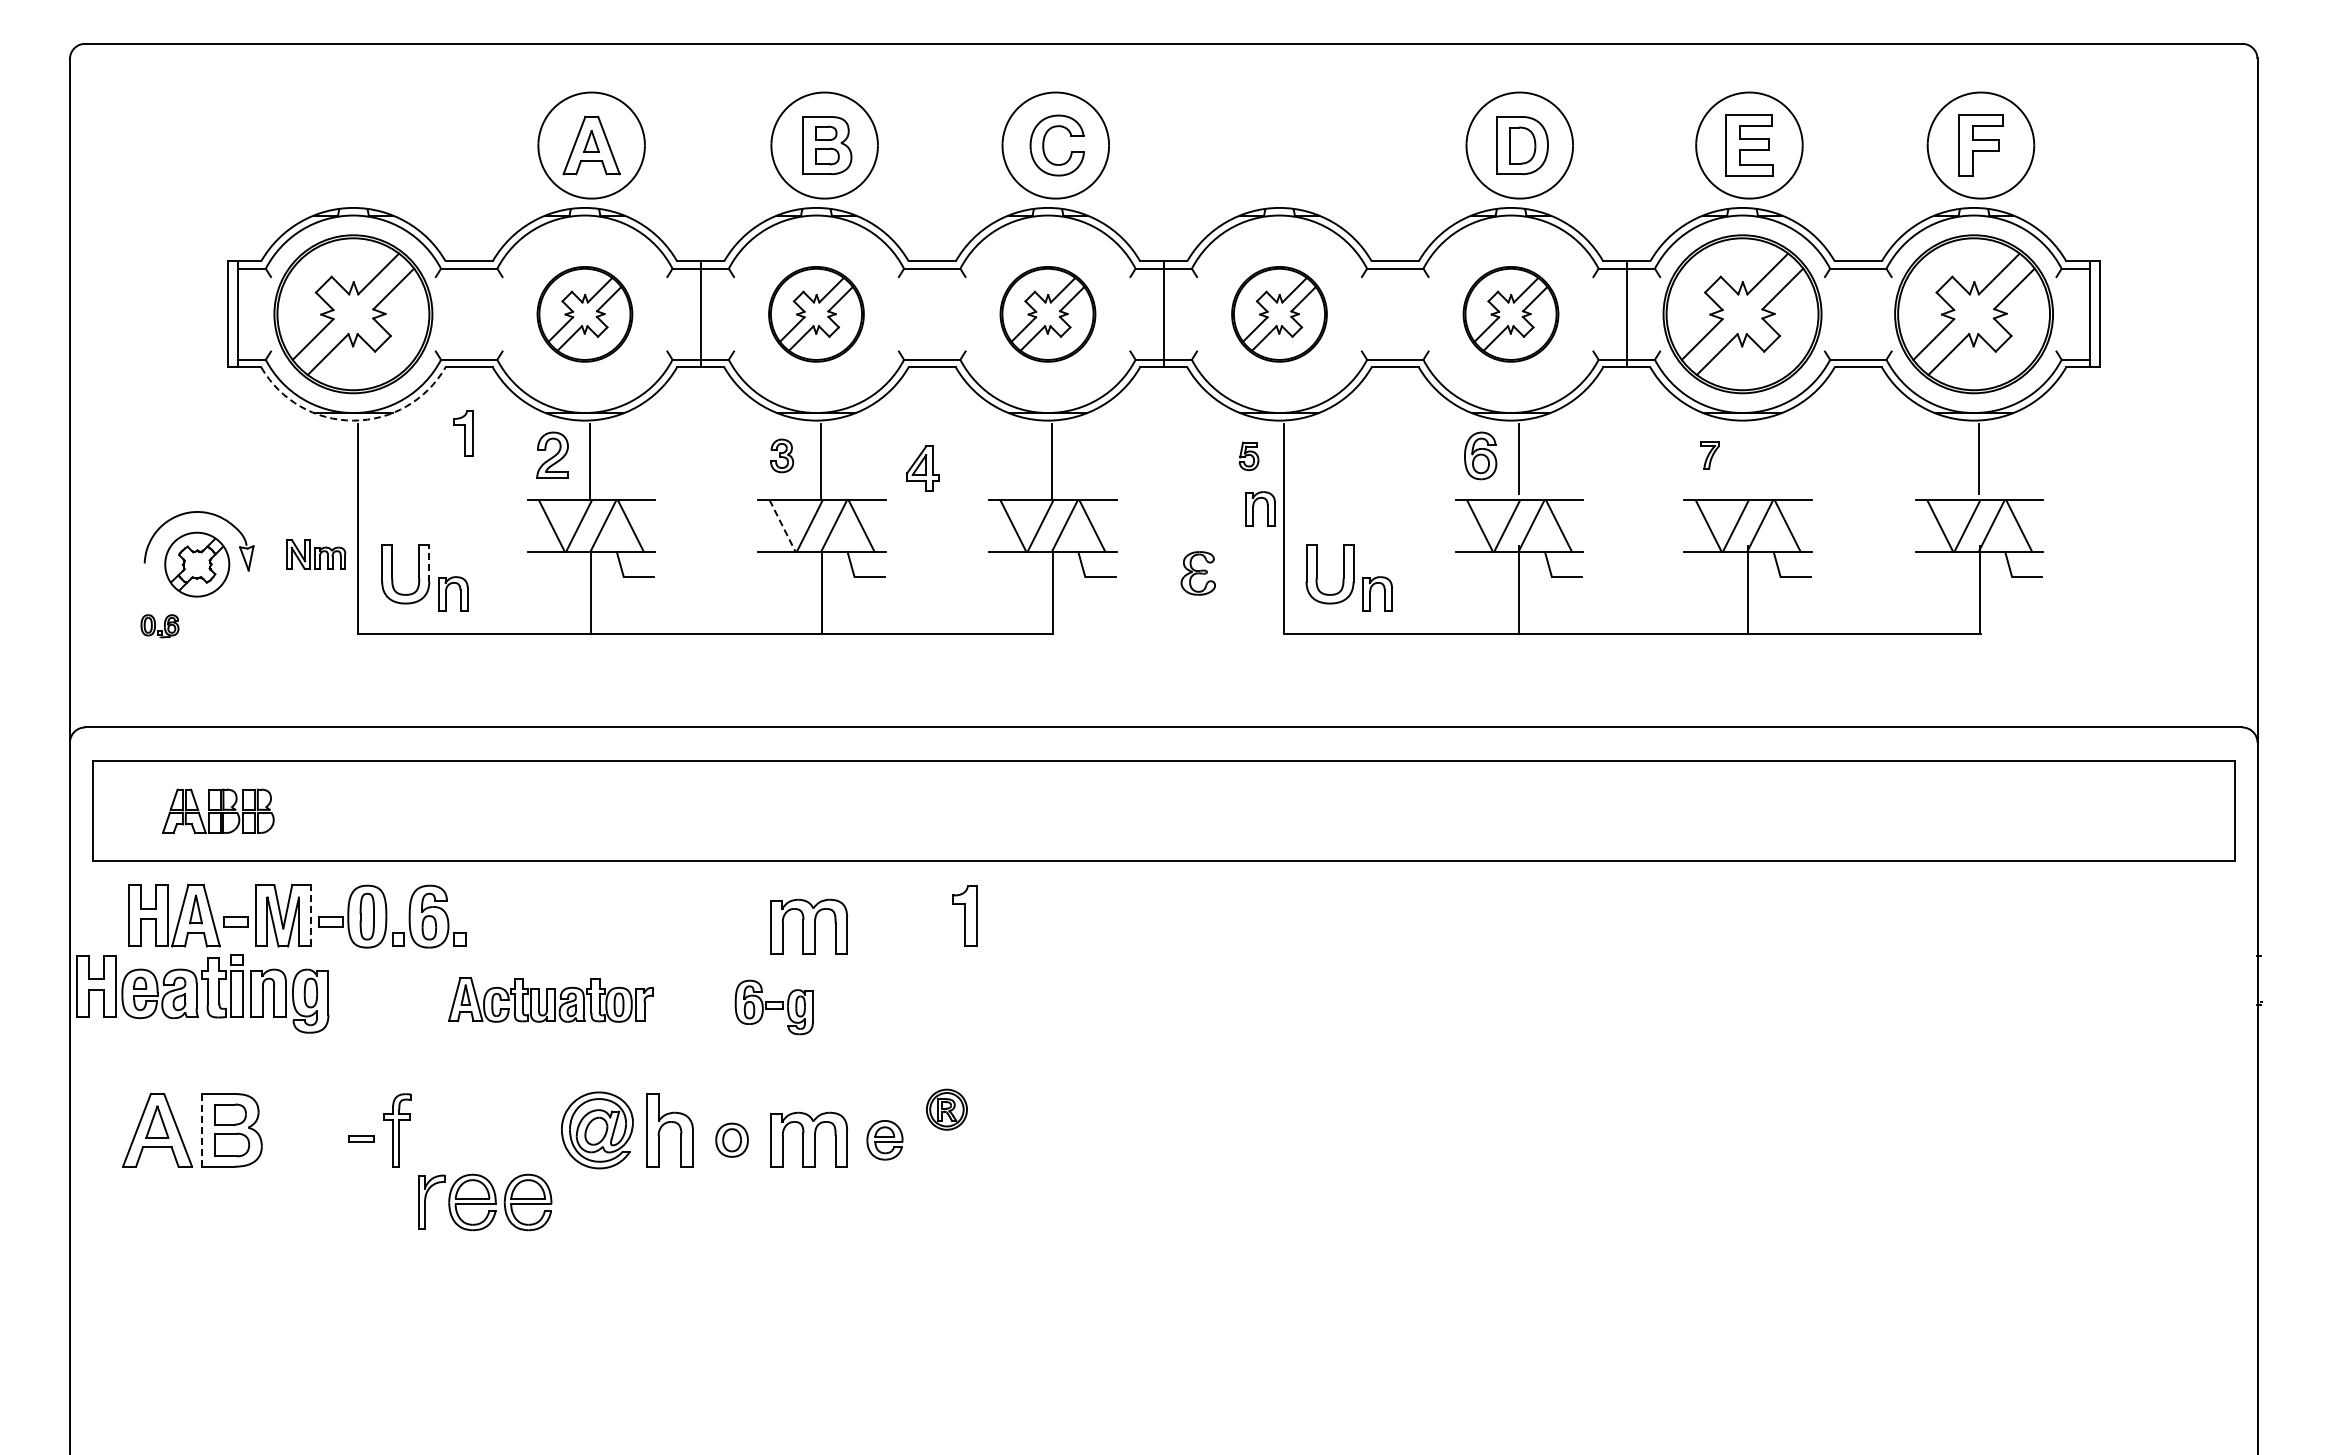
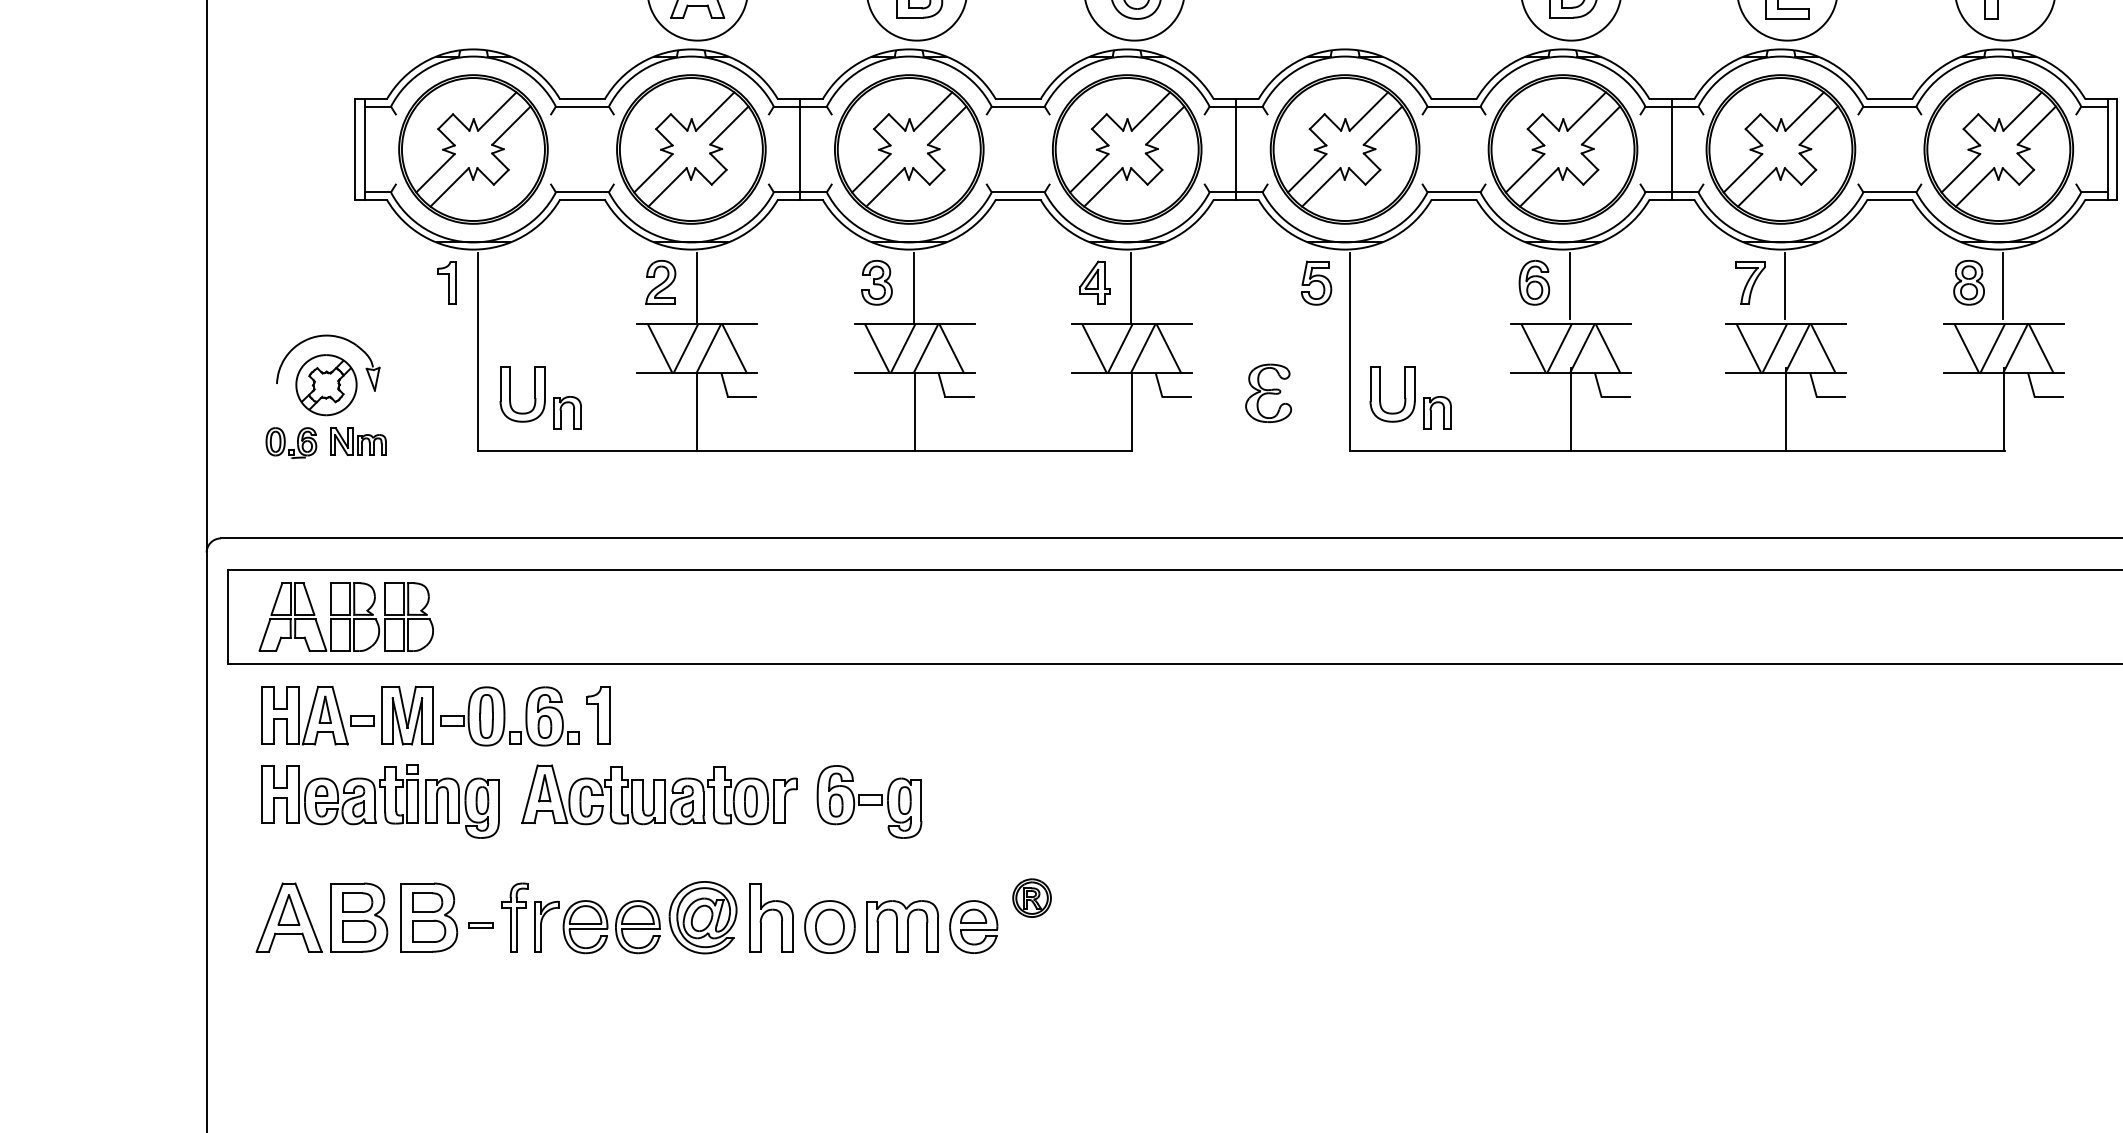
part: (584, 314) -> (690, 149), size x1.67
part: (816, 314) -> (909, 149), size x1.67
part: (1047, 314) -> (1126, 149), size x1.67
part: (1279, 314) -> (1345, 149), size x1.67
part: (1510, 314) -> (1562, 149), size x1.67
arc: (353, 420) -> (473, 249), dashed -> solid
part: (463, 433) -> (447, 282), moved
part: (781, 455) -> (876, 282), size x1.43
part: (1709, 455) -> (1749, 282), size x1.67
part: (1942, 455) -> (1969, 282), added
part: (1248, 456) -> (1315, 283), size x1.67
line: (1747, 459) -> (1785, 286), added
part: (922, 468) -> (1094, 282), moved
part: (1254, 506) -> (1321, 330), removed
line: (782, 525) -> (877, 348), dashed -> solid
part: (316, 554) -> (358, 441), moved
line: (429, 562) -> (545, 383), dashed -> solid
part: (1198, 573) -> (1268, 393), size x1.43
part: (159, 626) -> (290, 443), size x1.43
part: (218, 811) -> (346, 617), size x1.67
line: (310, 915) -> (433, 715), dashed -> solid
part: (964, 915) -> (597, 715), moved
part: (808, 926) -> (901, 725), removed
part: (202, 993) -> (380, 801), moved
part: (550, 999) -> (658, 794), size x1.43
part: (774, 1007) -> (869, 801), size x1.43
line: (202, 1129) -> (331, 916), dashed -> solid
part: (305, 1130) -> (428, 917), added
part: (731, 1139) -> (829, 926), size x1.67
part: (884, 1139) -> (973, 926), size x1.43
part: (485, 1202) -> (597, 927), moved

